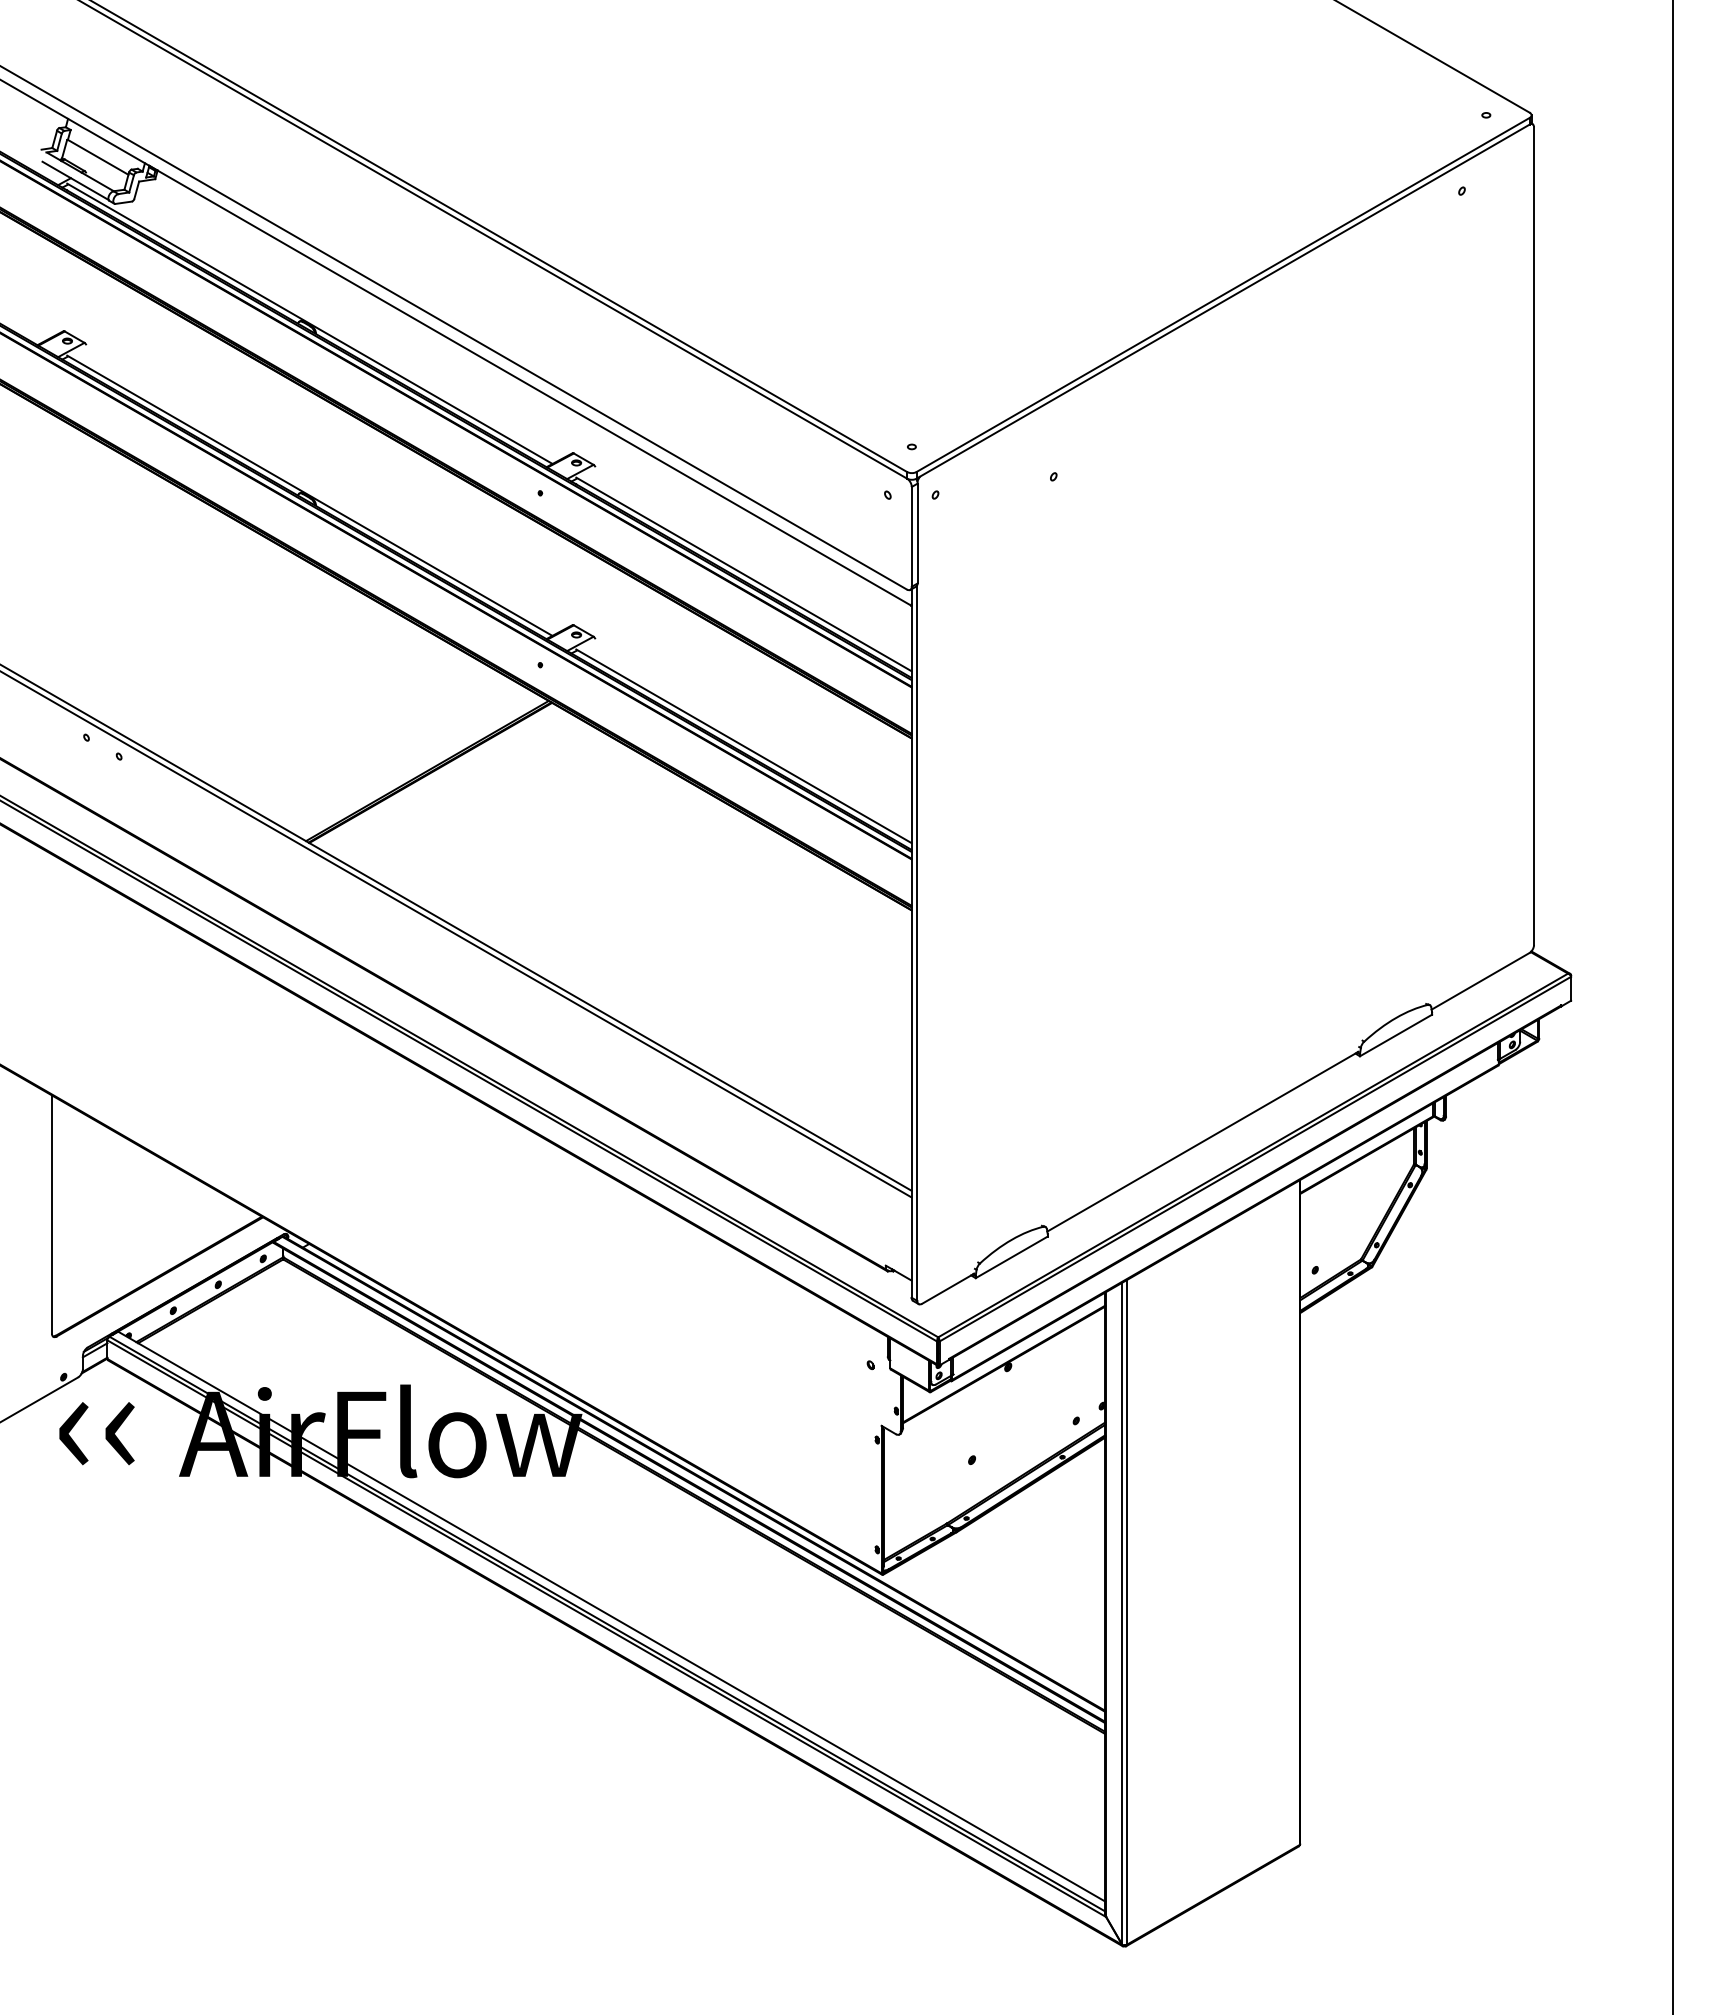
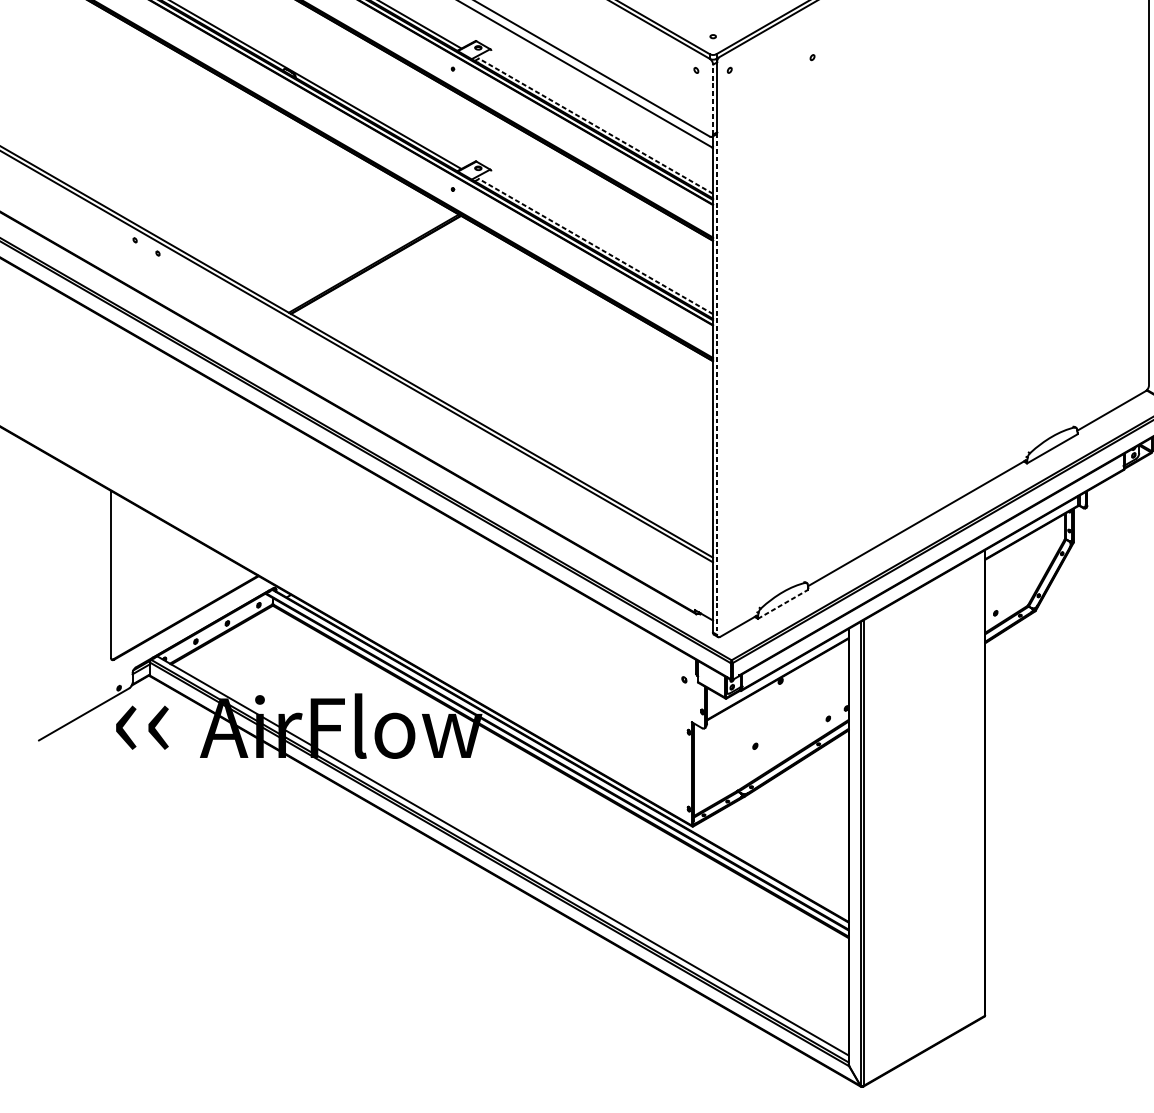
line: (911, 536) -> (712, 99), solid -> dashed
line: (743, 574) -> (595, 126), solid -> dashed
line: (743, 746) -> (595, 246), solid -> dashed
line: (917, 943) -> (717, 384), solid -> dashed
line: (1011, 1257) -> (782, 604), solid -> dashed

